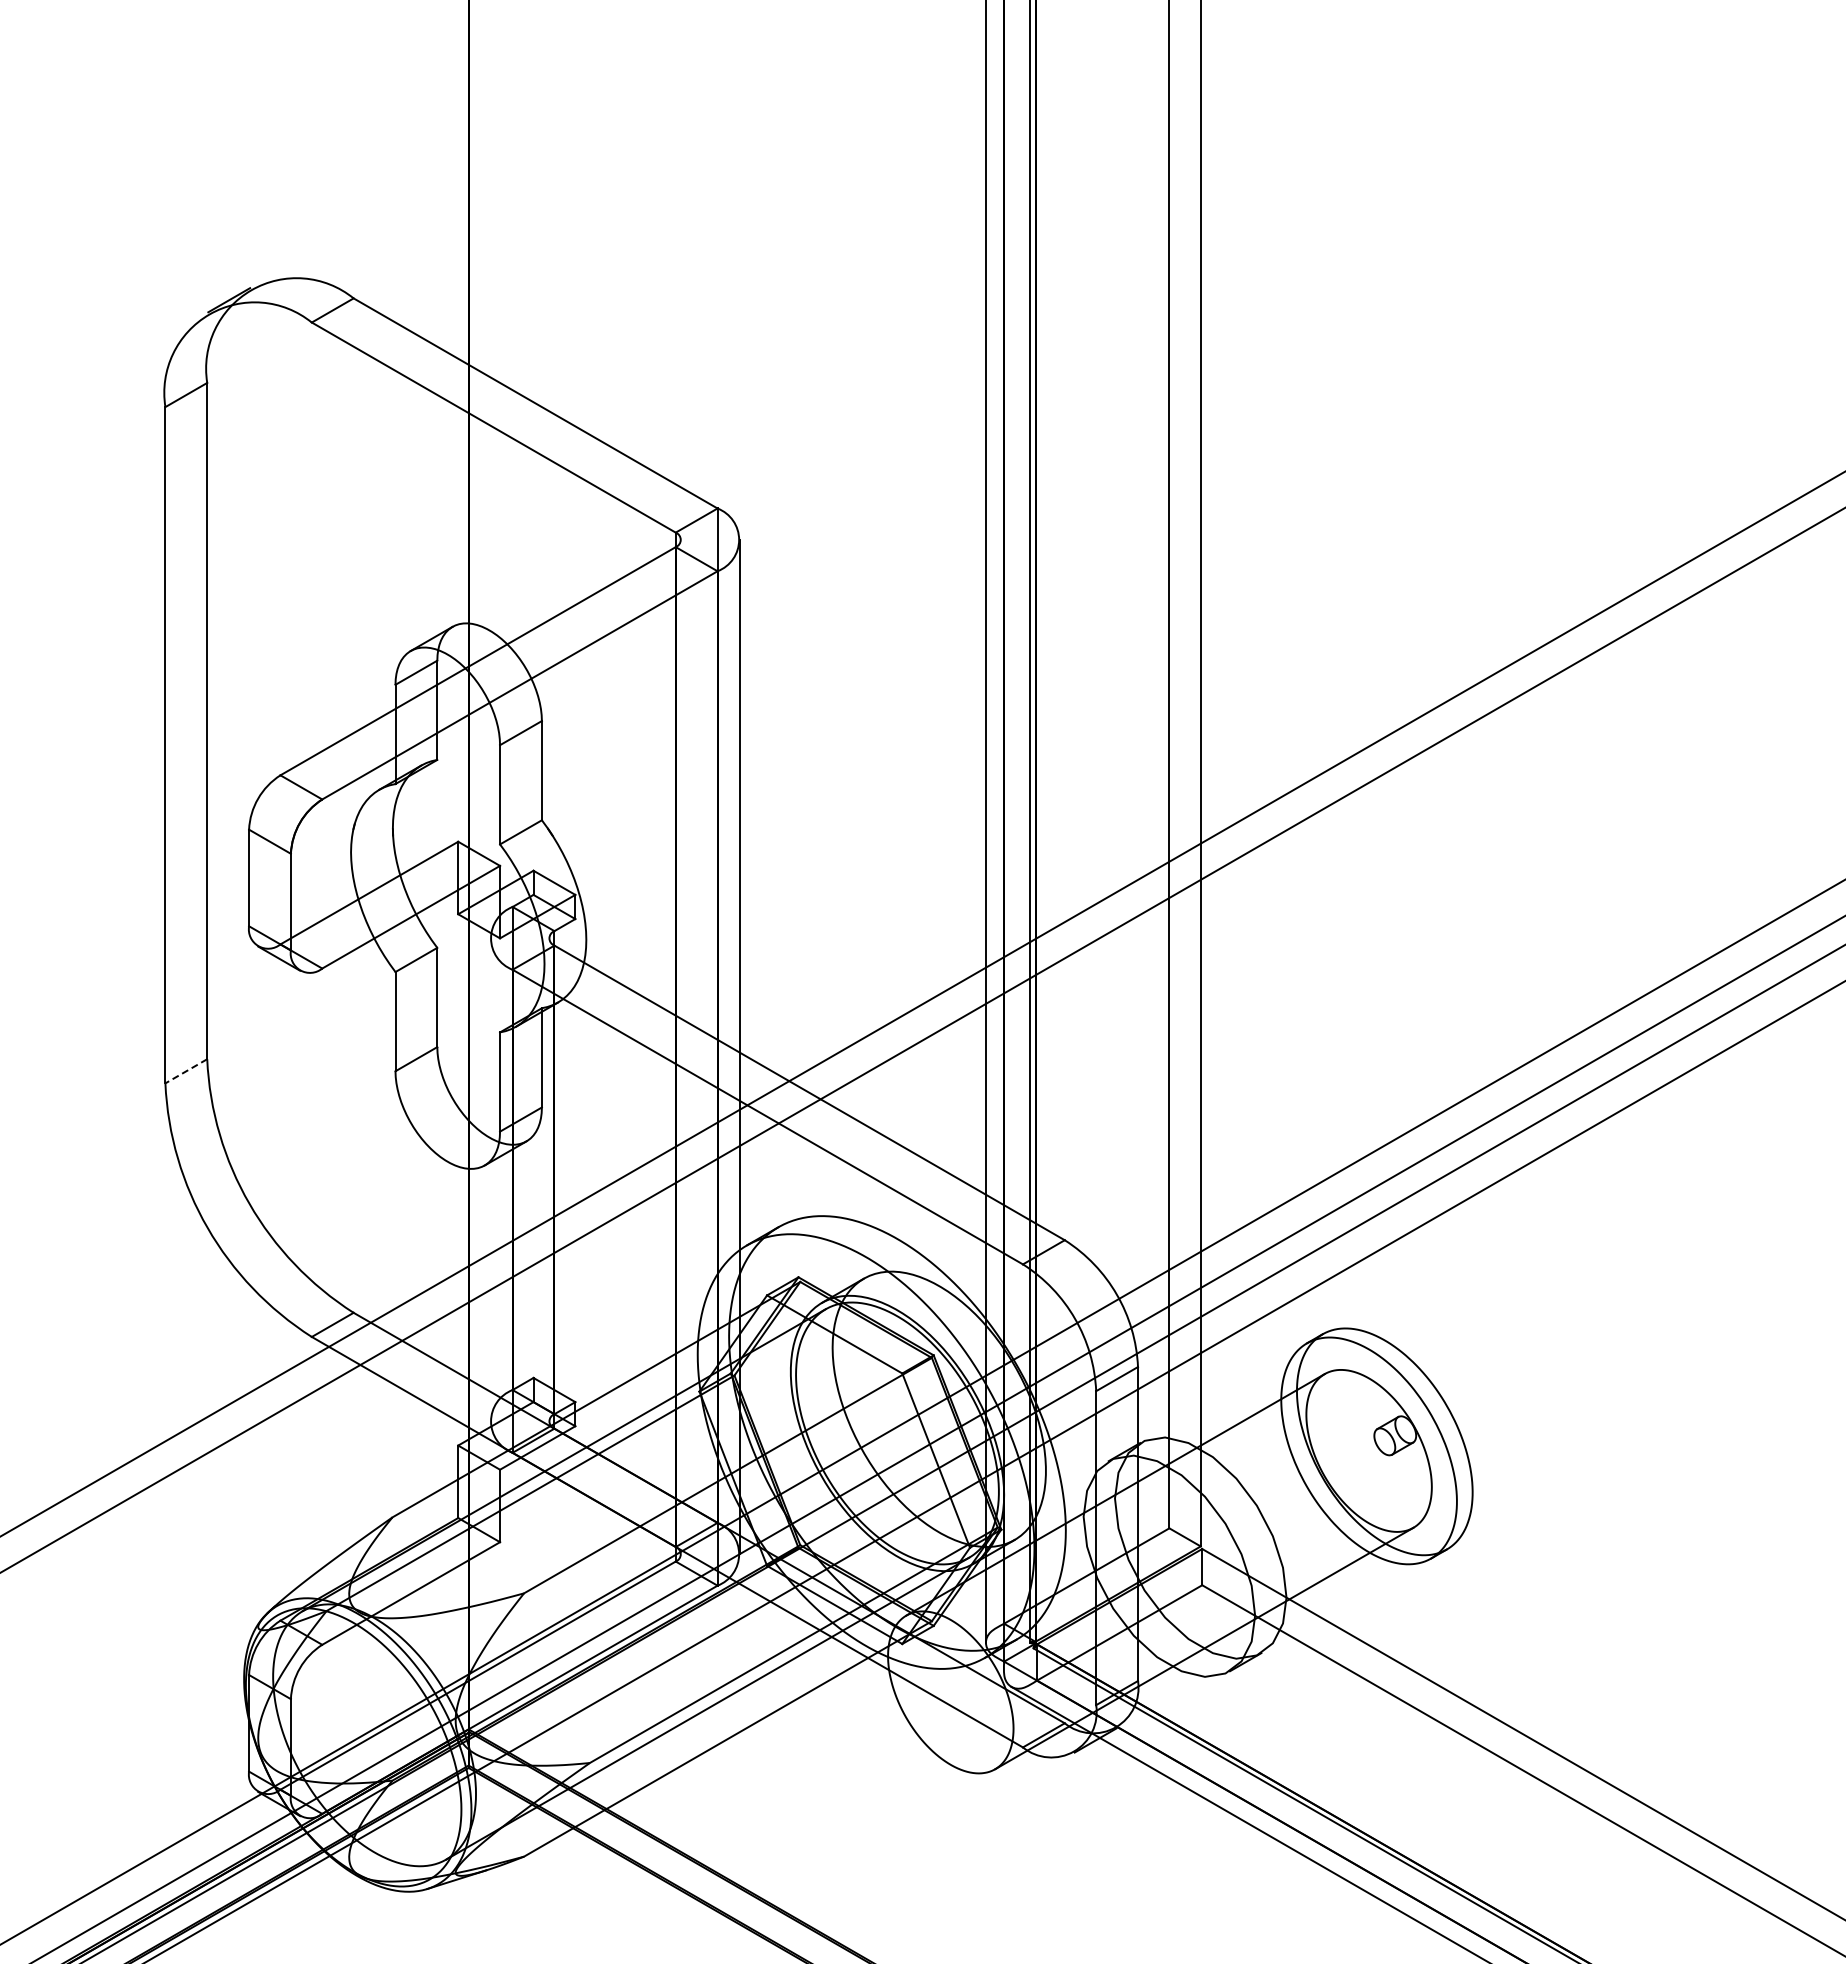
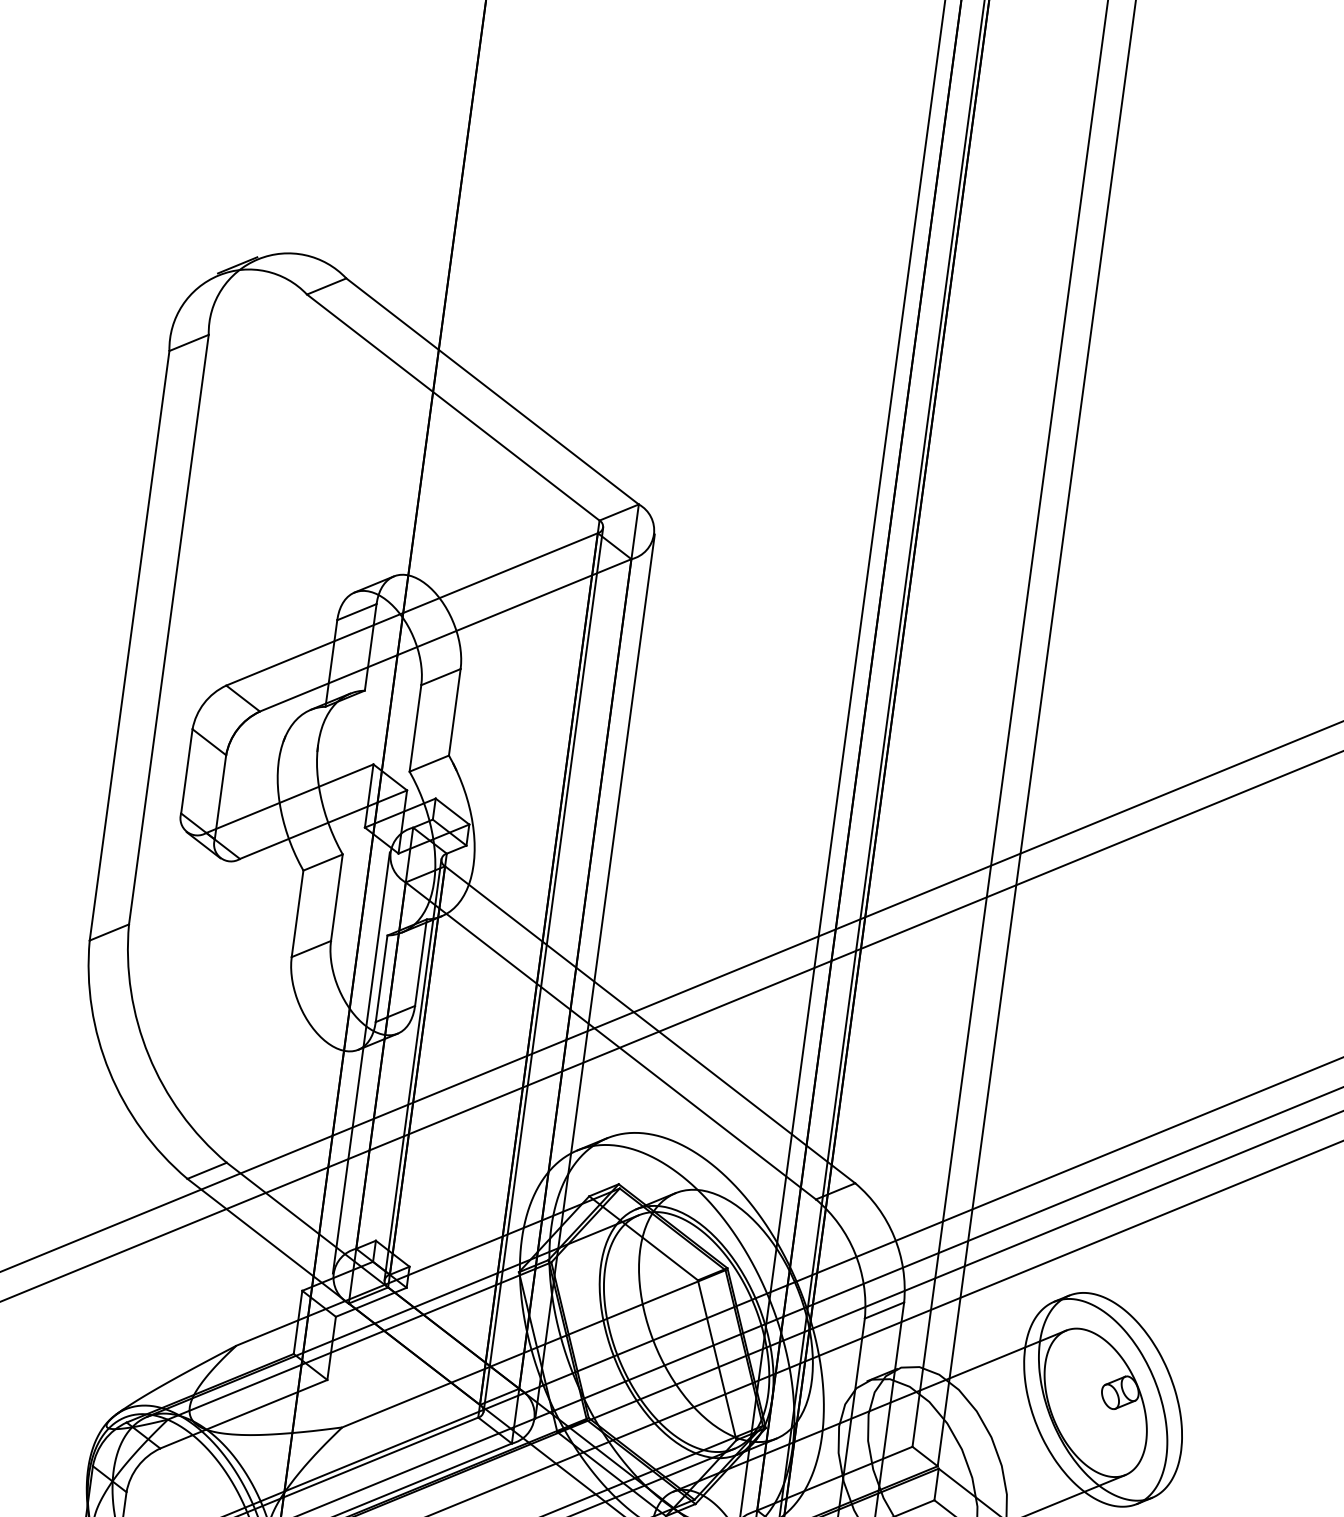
line: (680, 1046) -> (543, 969), added
line: (185, 1071) -> (108, 932), dashed -> solid
line: (490, 1179) -> (361, 1062), added
line: (549, 1179) -> (413, 1069), added

